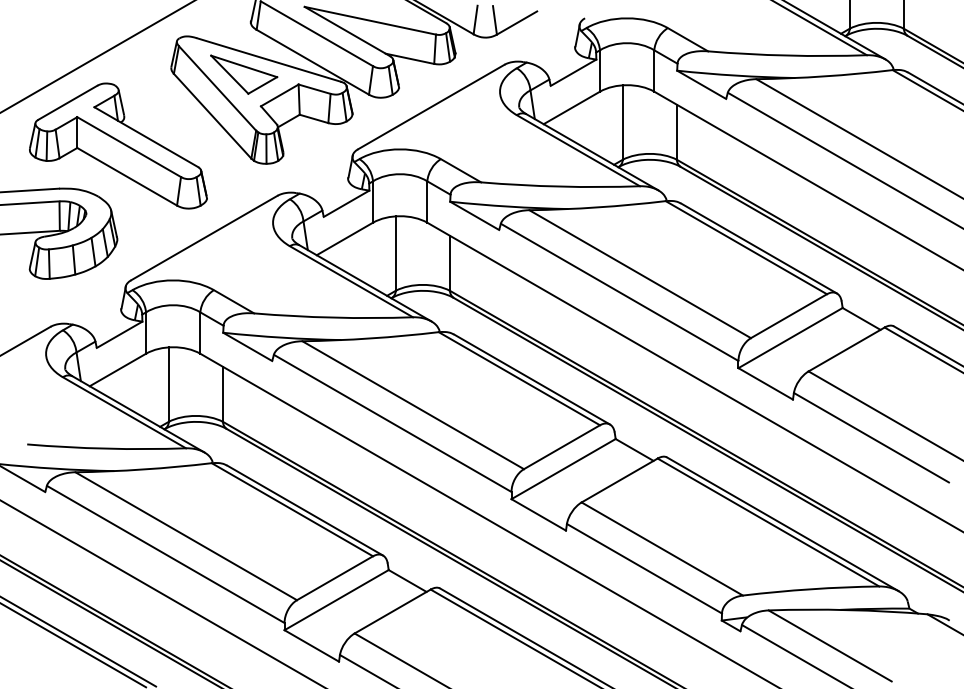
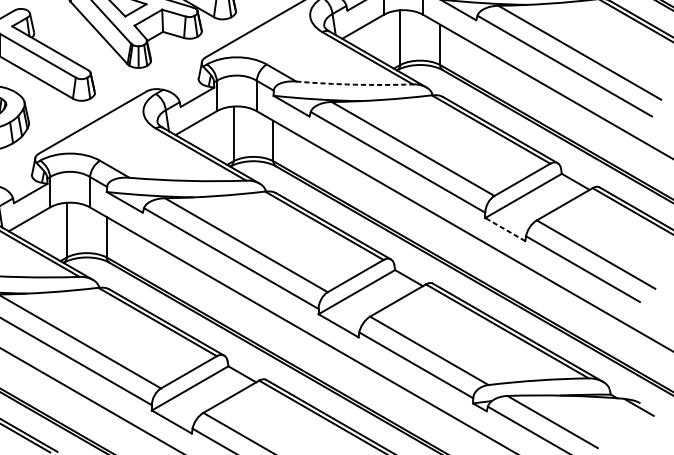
arc: (560, 186) -> (354, 84), solid -> dashed
line: (765, 383) -> (505, 229), solid -> dashed

